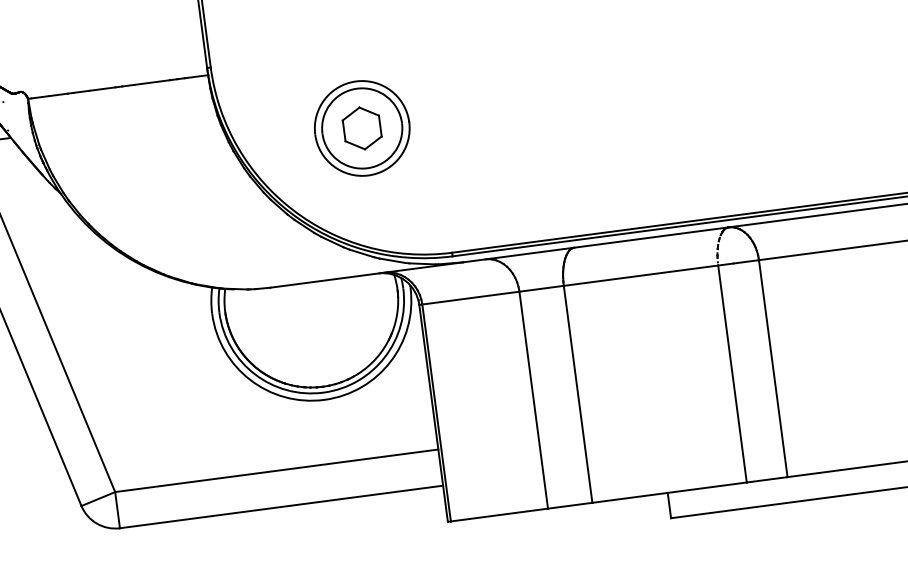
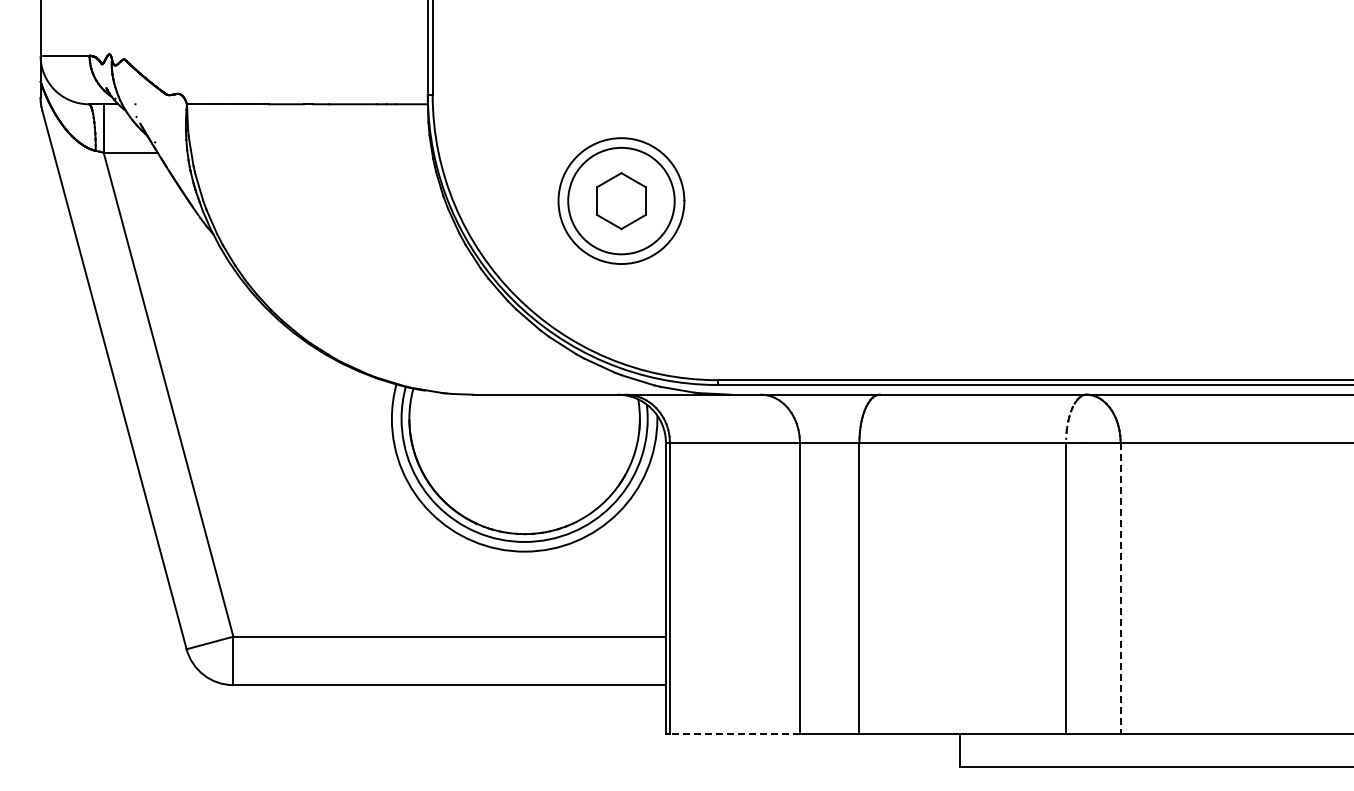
line: (773, 368) -> (1120, 588), solid -> dashed
line: (499, 514) -> (735, 733), solid -> dashed

